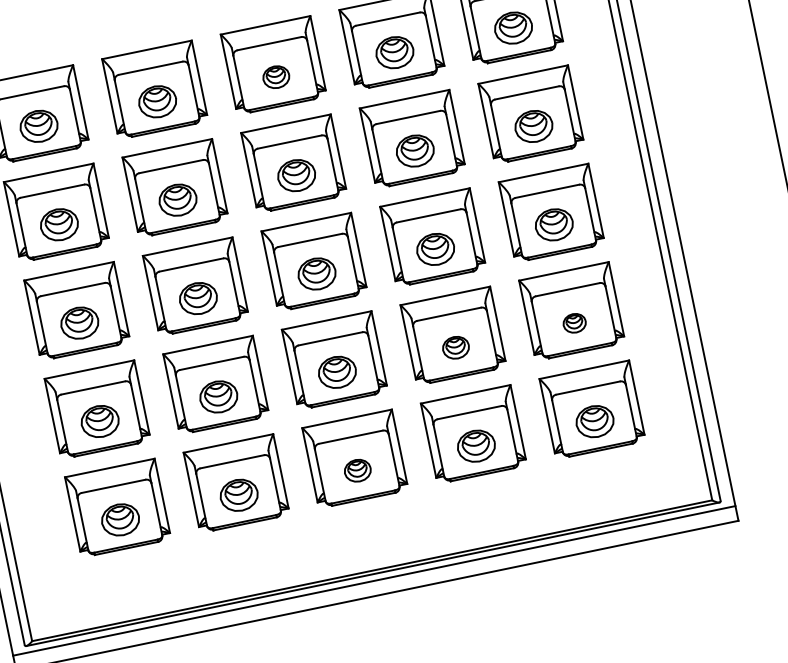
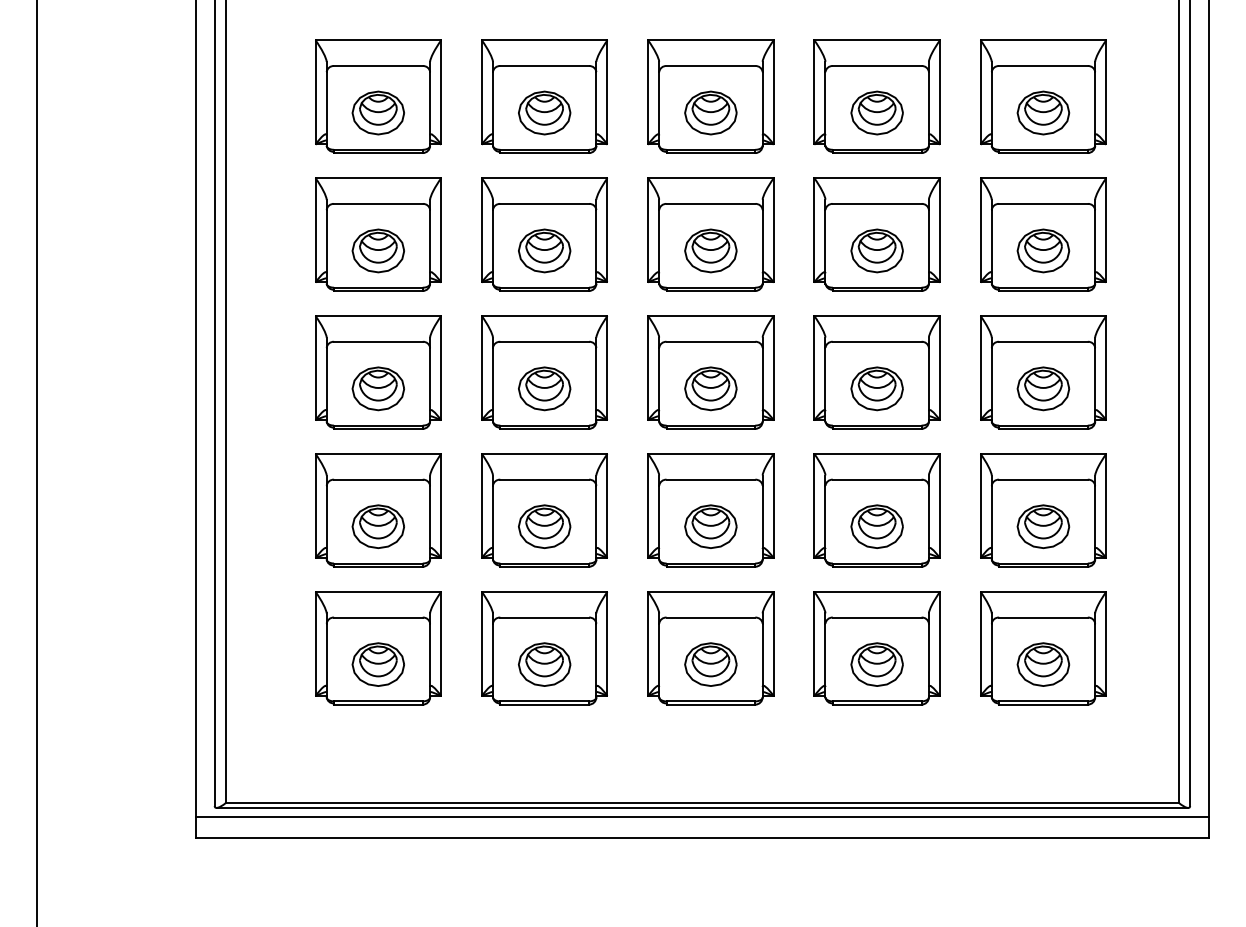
part: (275, 76) -> (710, 112), size x1.43
part: (574, 323) -> (1043, 526), size x1.67
part: (455, 347) -> (876, 526), size x1.43
part: (357, 470) -> (710, 664), size x1.43

